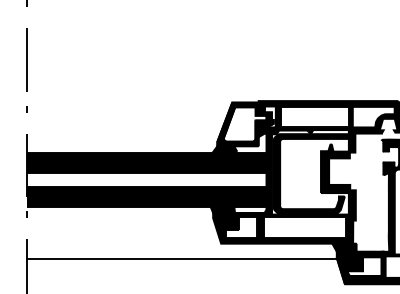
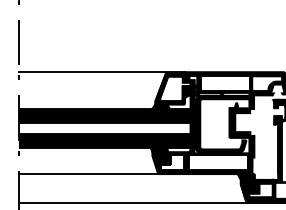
line: (142, 101) -> (101, 72), added
line: (123, 243) -> (88, 173), added
line: (185, 259) -> (132, 203), moved

